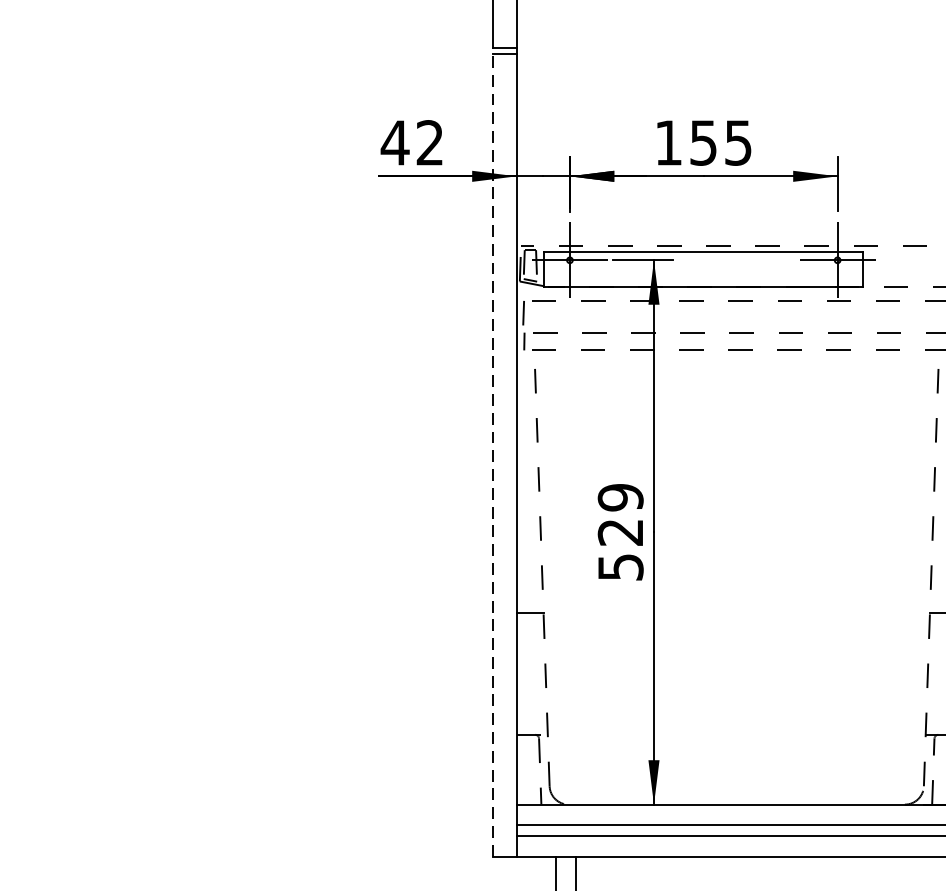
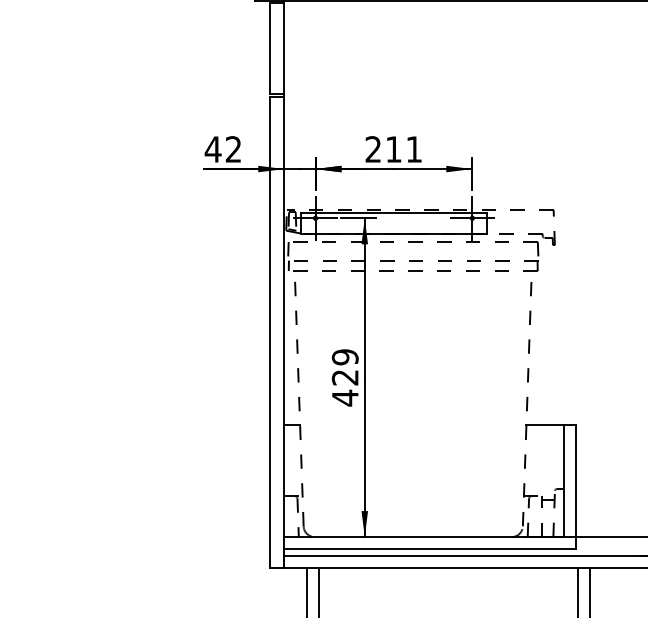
text: (703, 142) -> (393, 149), 155 -> 211
line: (493, 453) -> (270, 331), dashed -> solid
text: (621, 566) -> (345, 397), 529 -> 429

